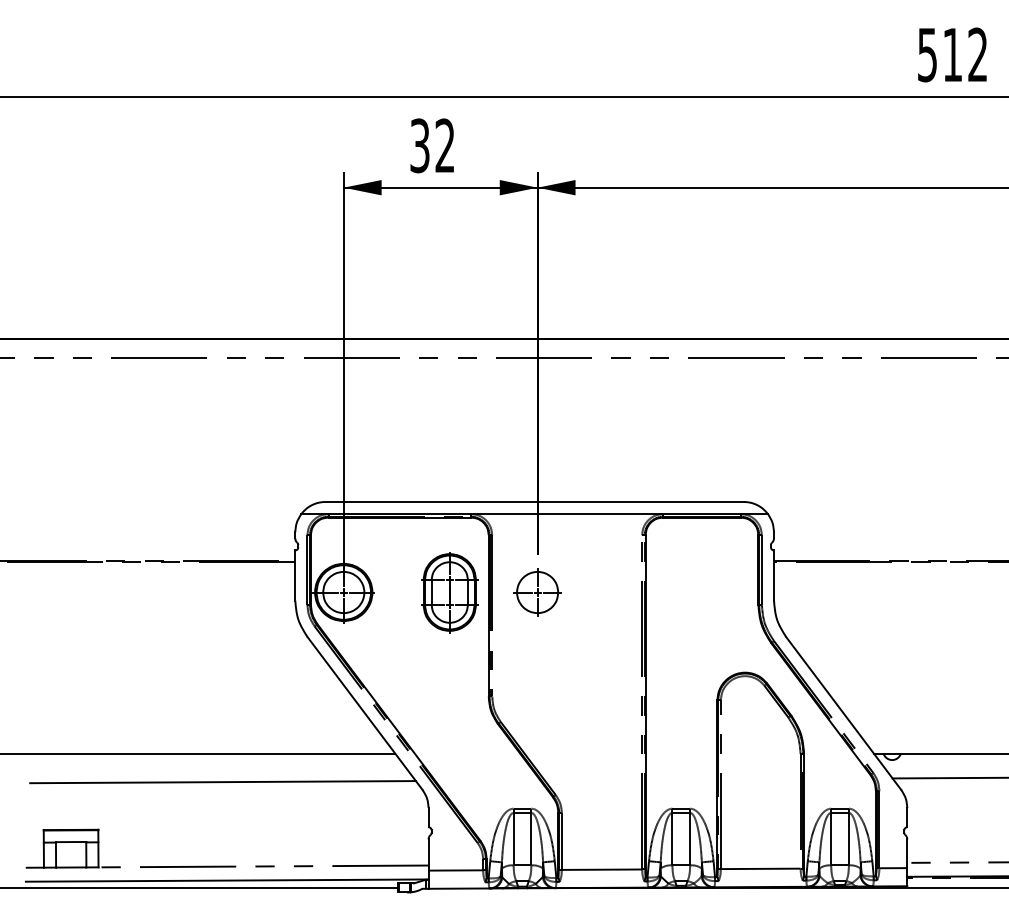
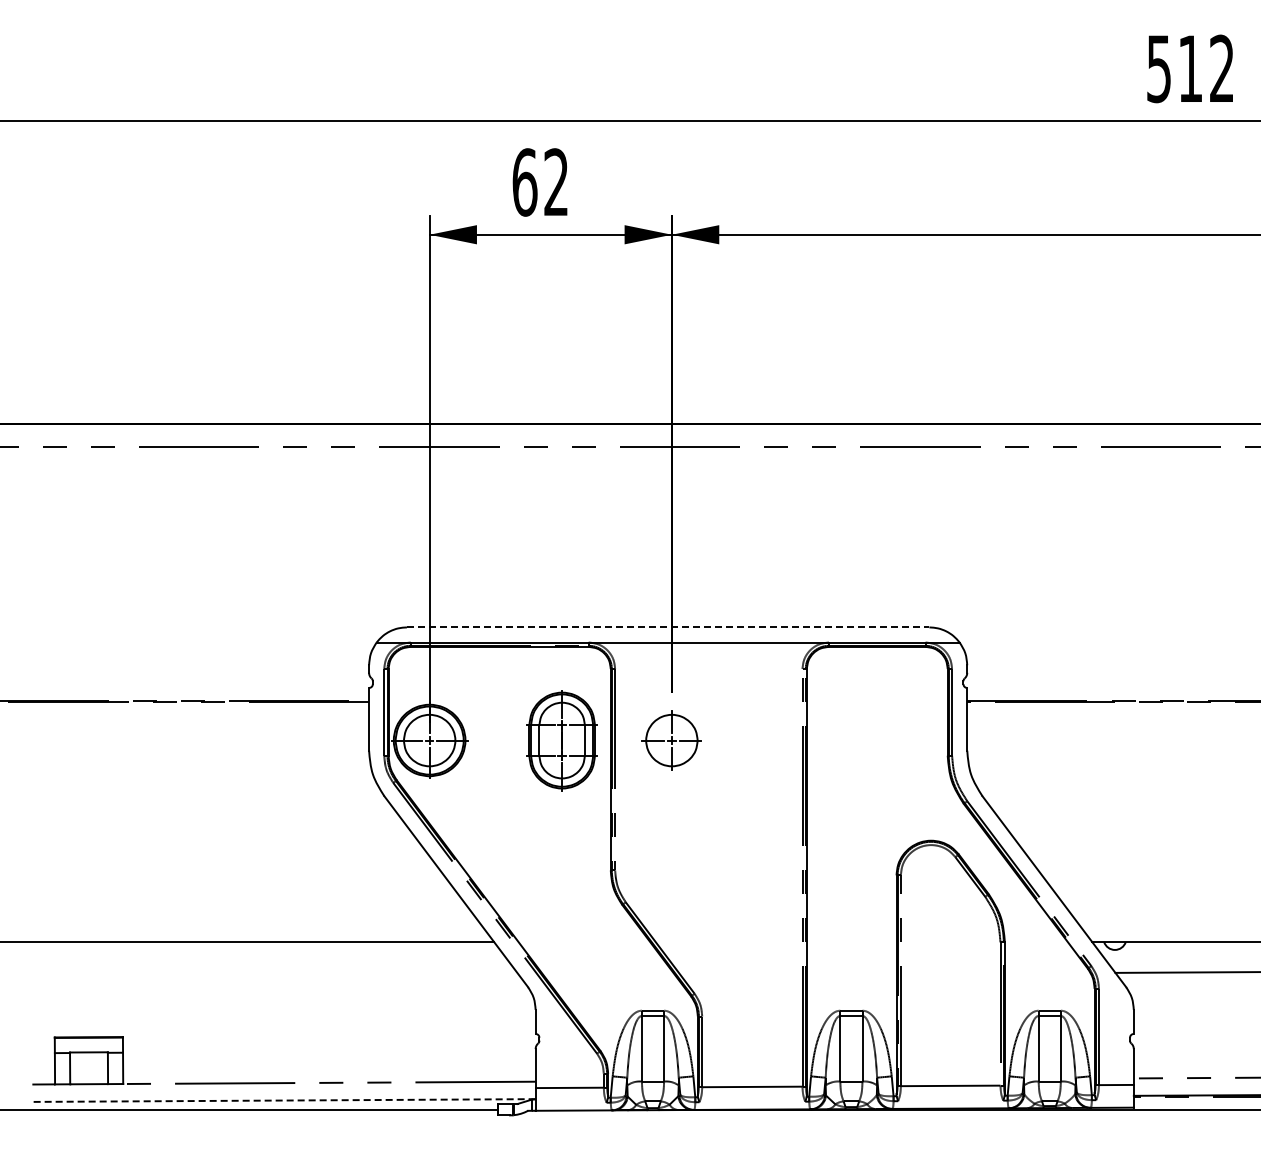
text: (419, 145) -> (524, 182), 32 -> 62
line: (534, 502) -> (668, 627), solid -> dashed
line: (222, 782) -> (278, 977), removed
line: (227, 880) -> (284, 1100), solid -> dashed

